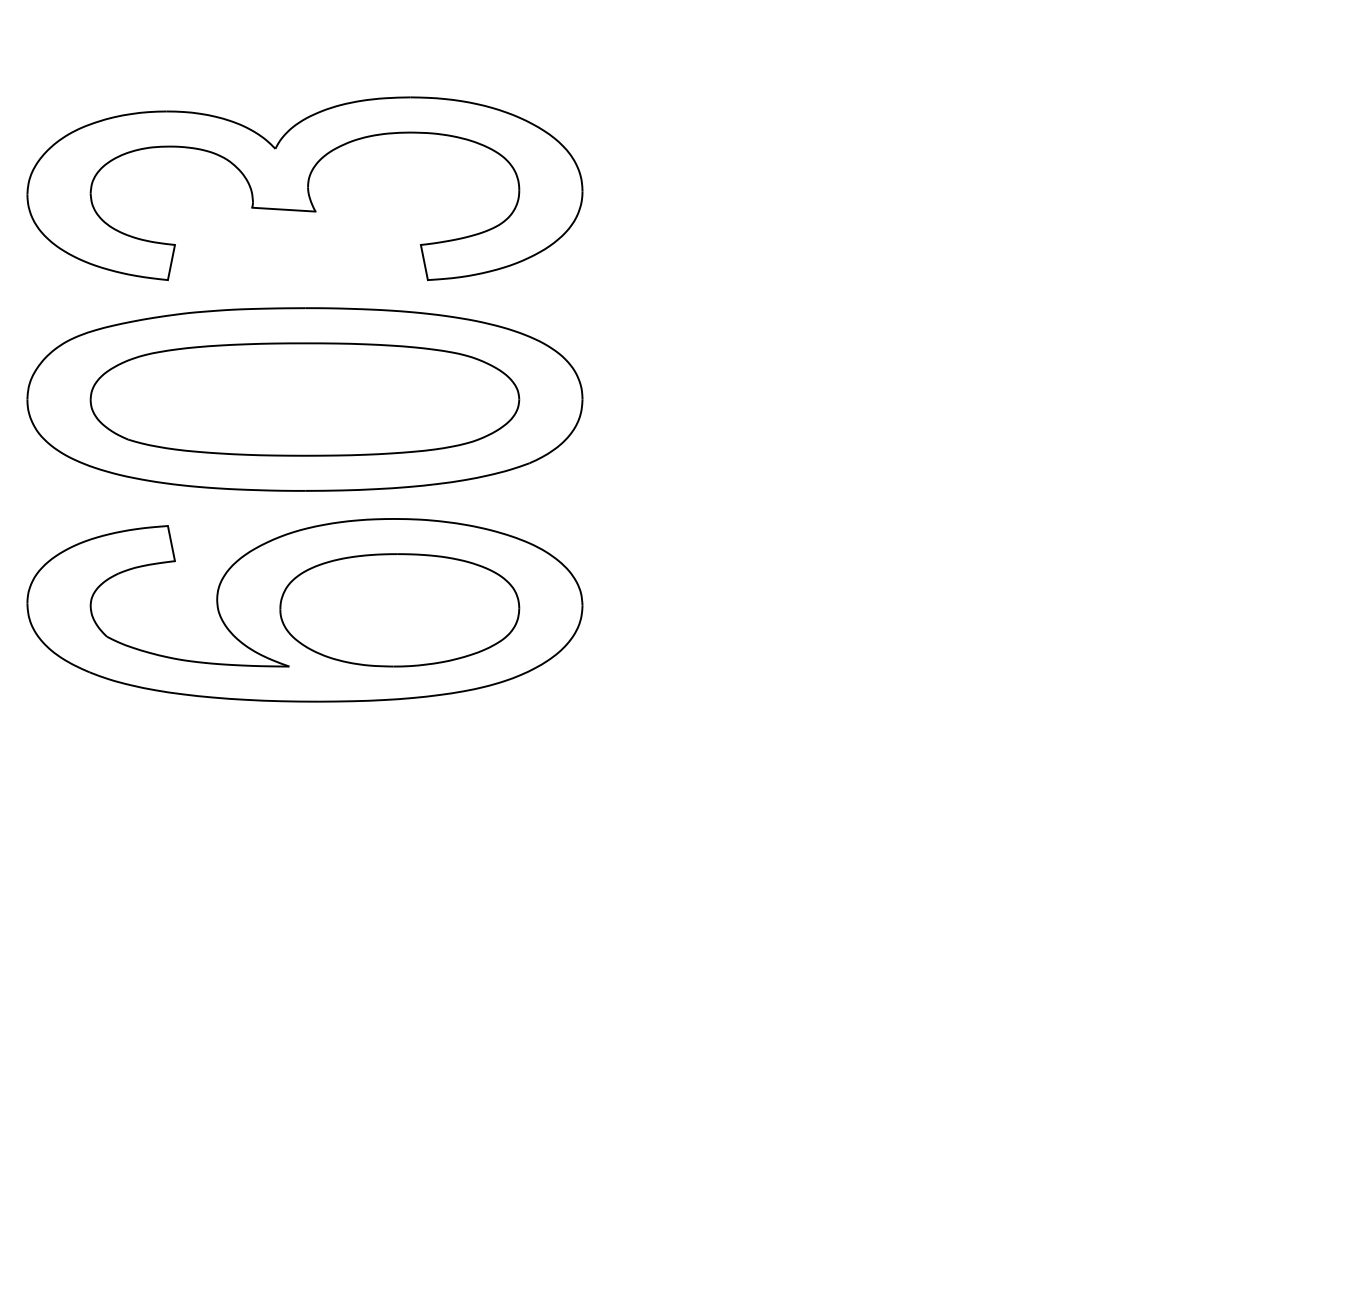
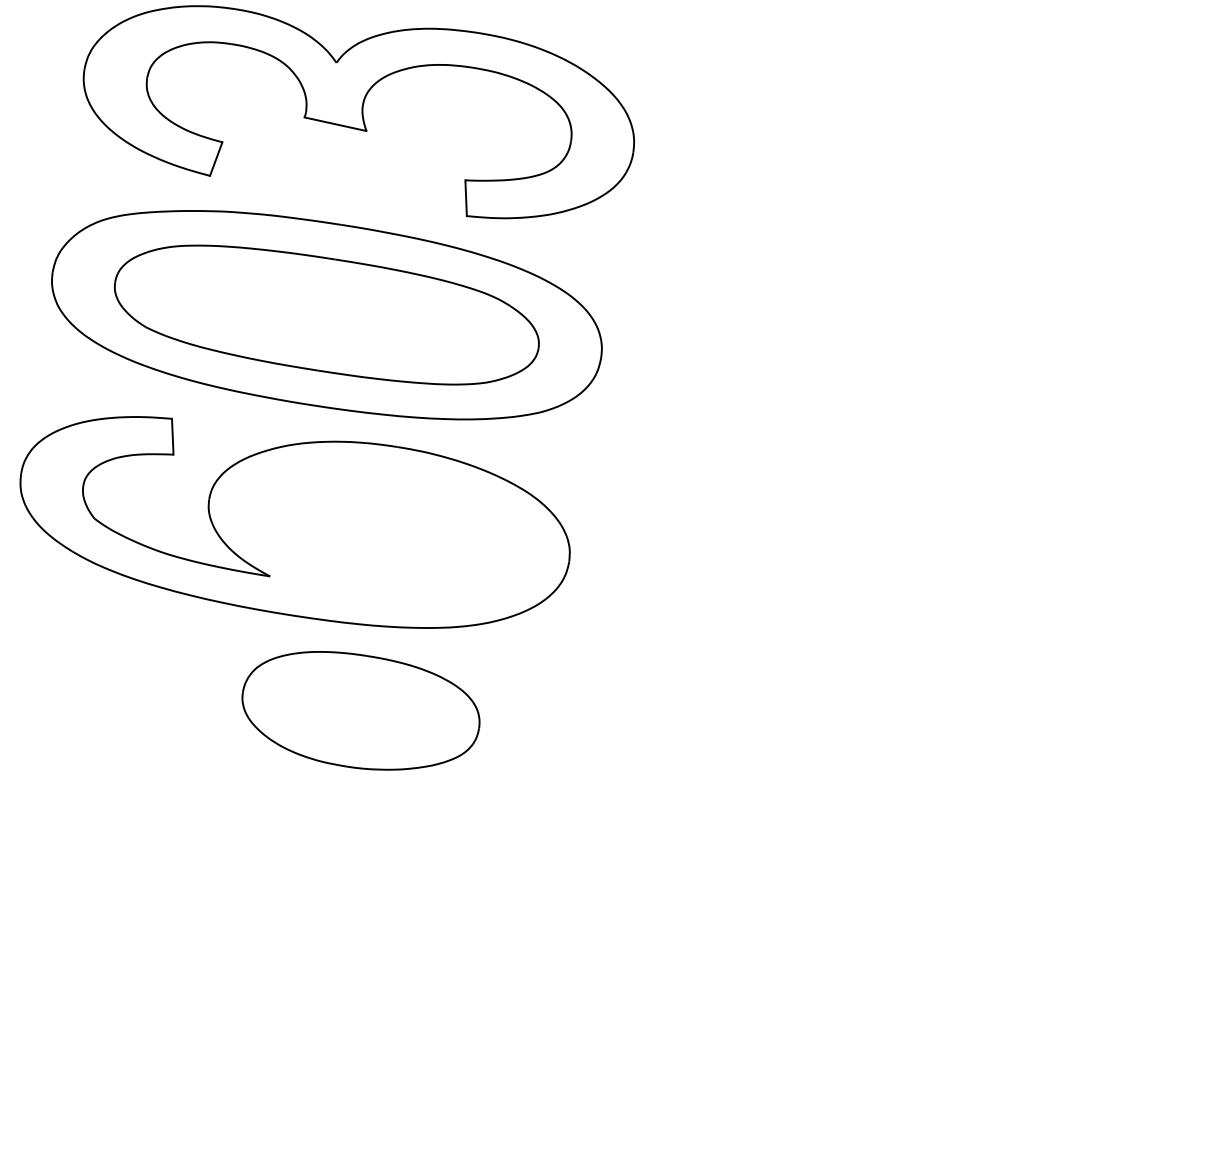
part: (399, 610) -> (360, 712), moved

